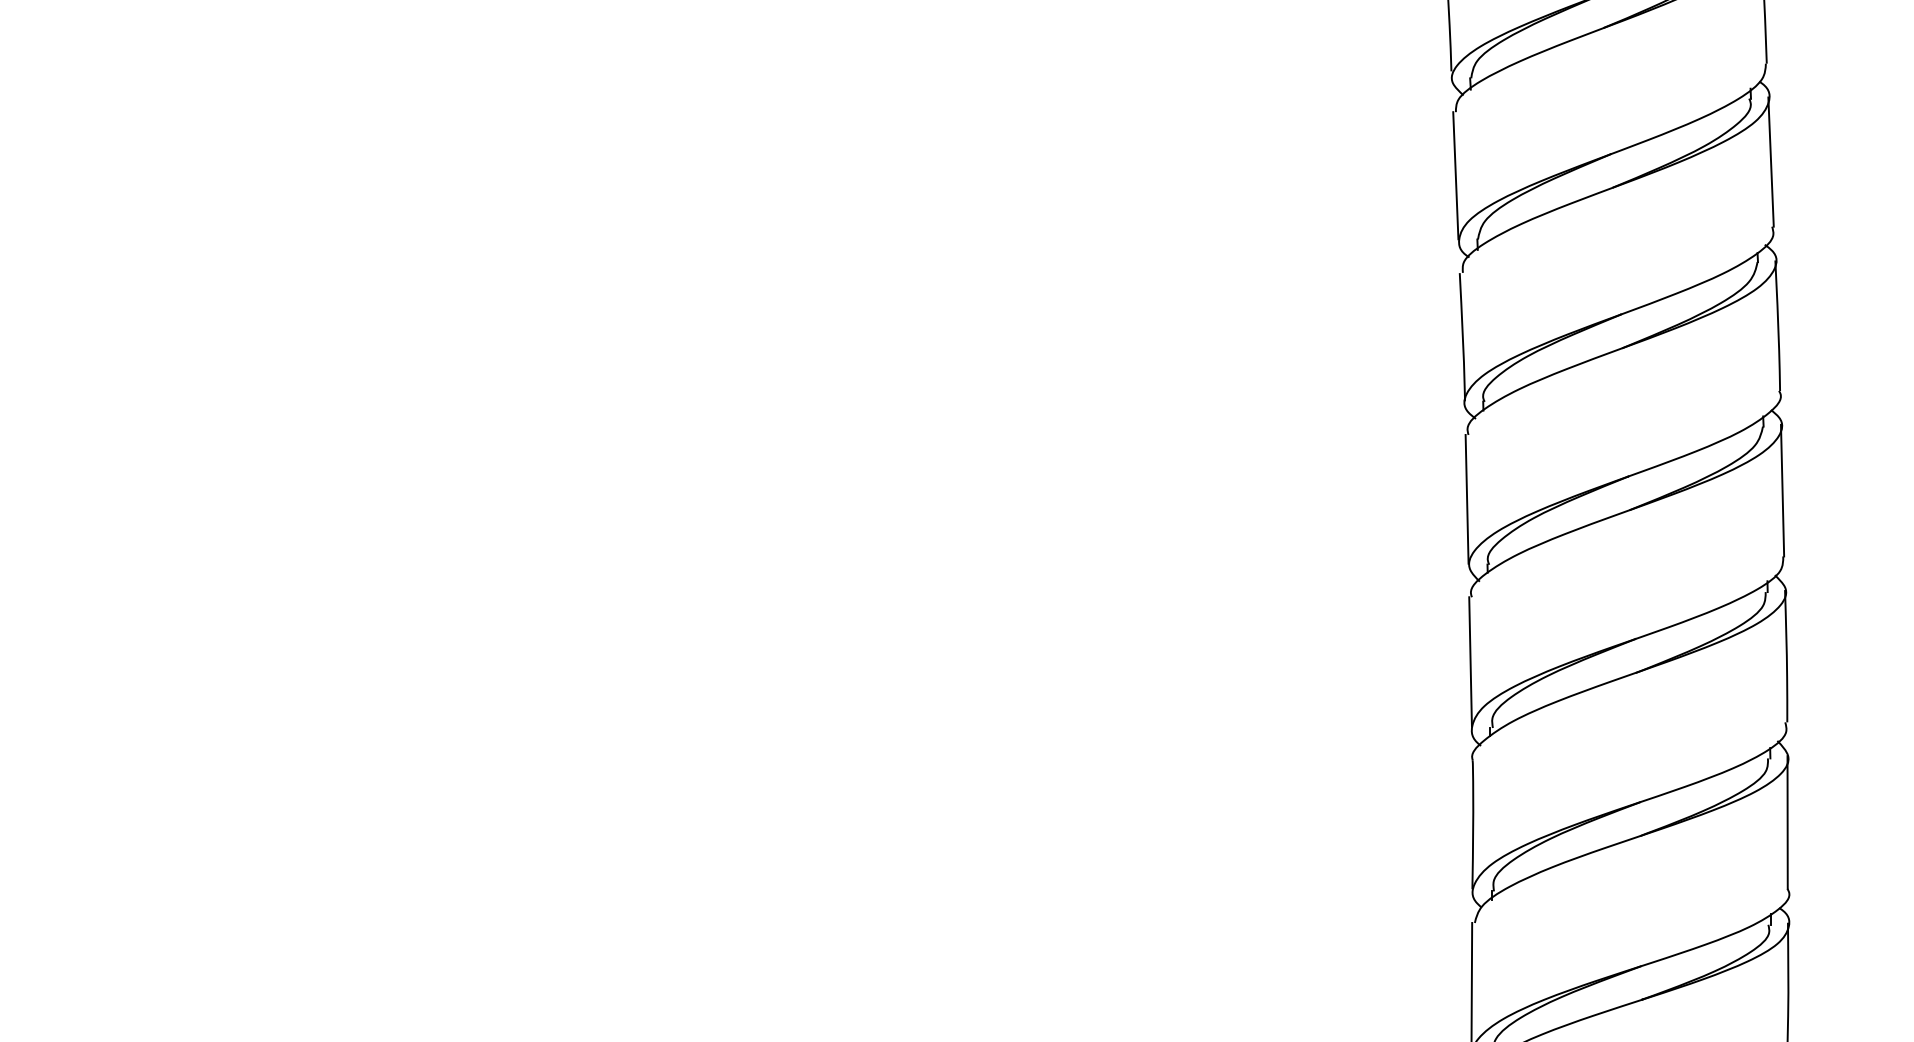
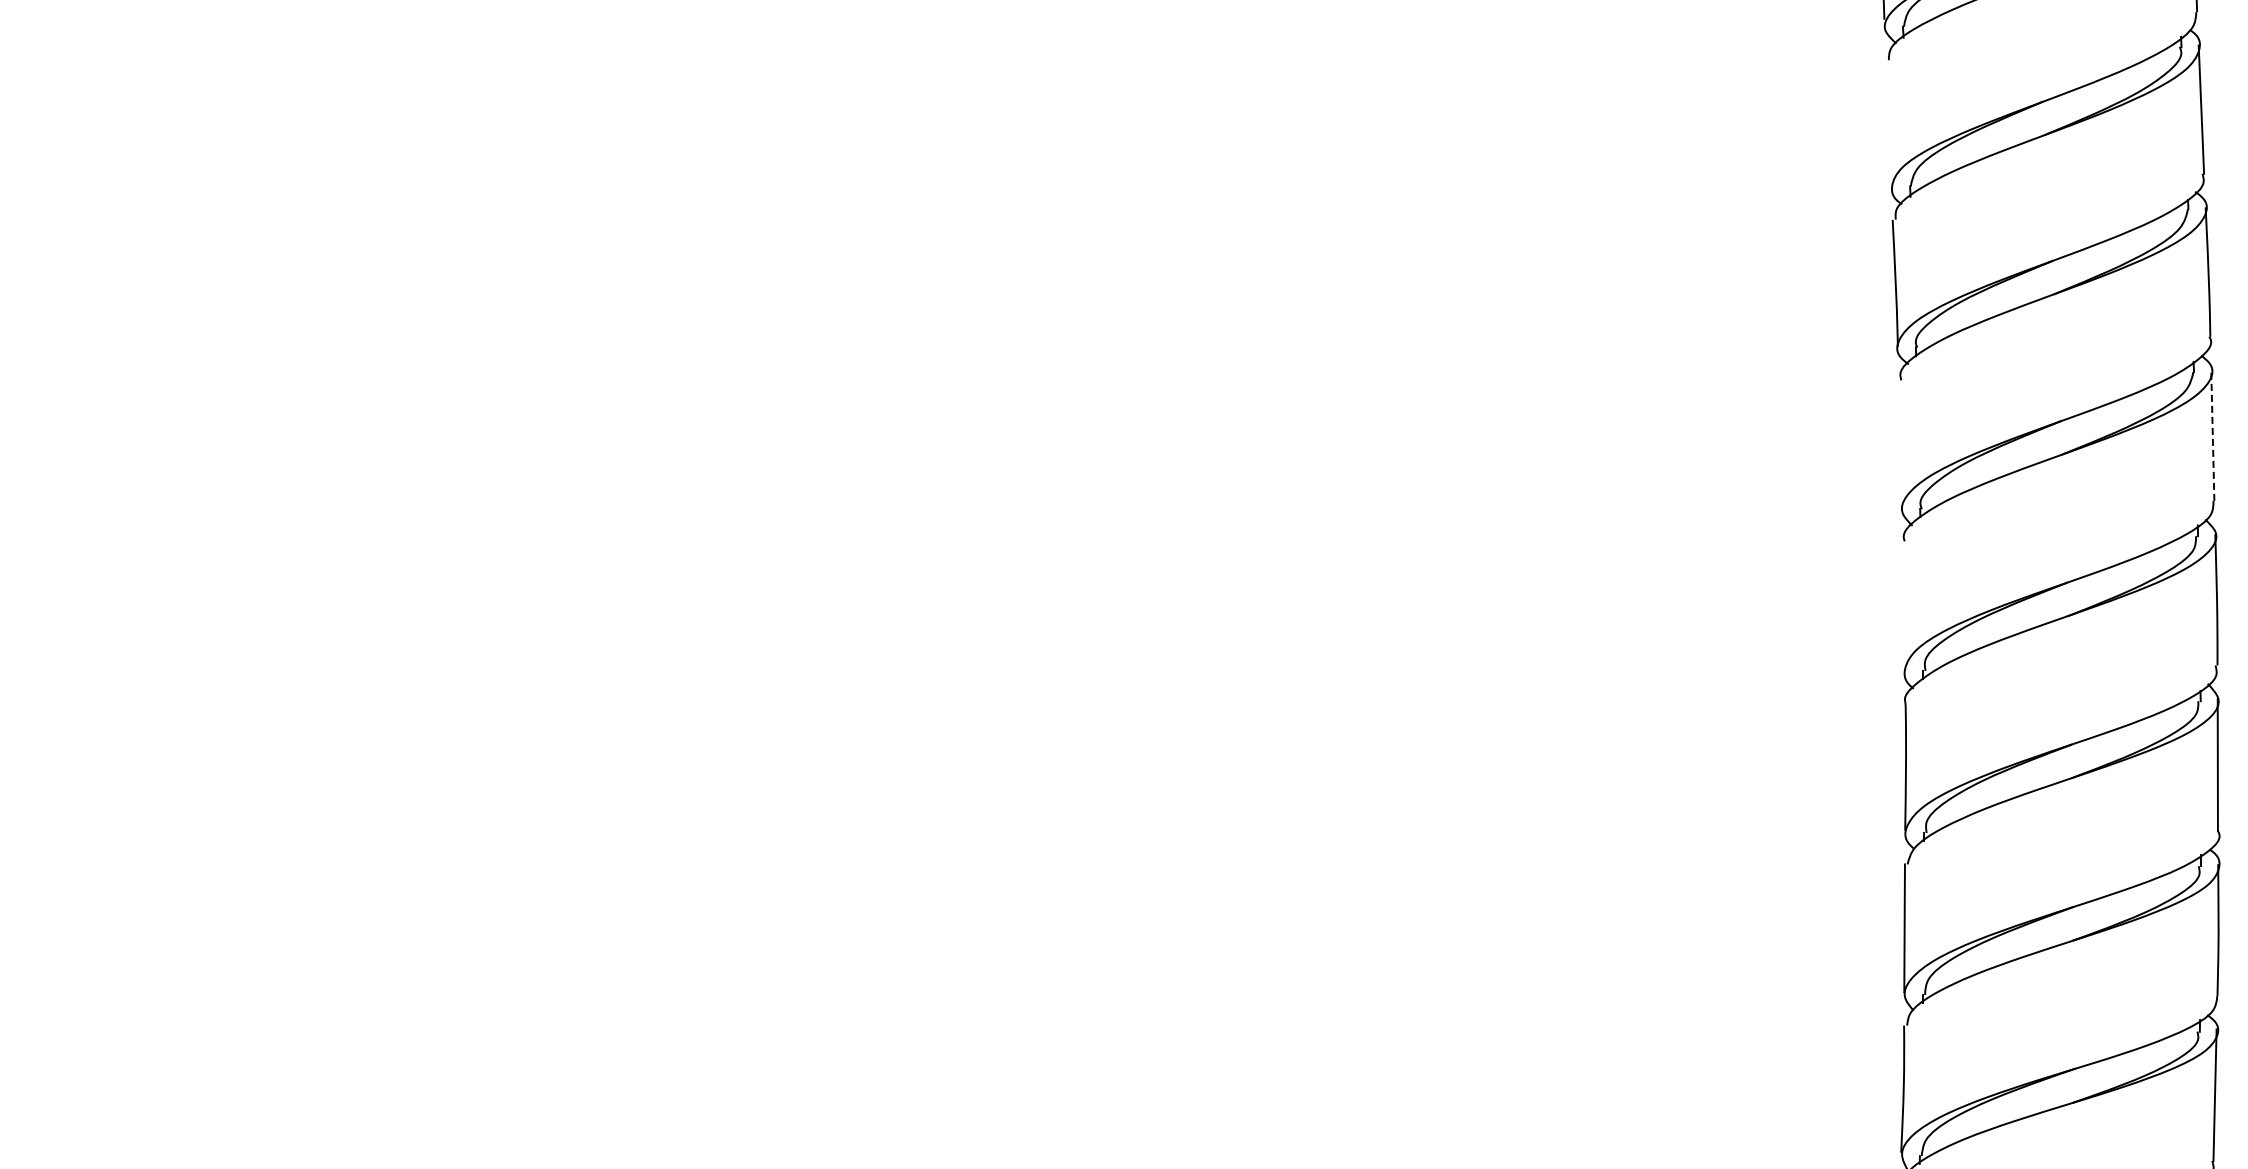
line: (1455, 175) -> (1888, 123), removed
line: (1782, 490) -> (2212, 435), solid -> dashed
line: (1466, 499) -> (1899, 444), removed
line: (1470, 661) -> (1903, 605), removed

